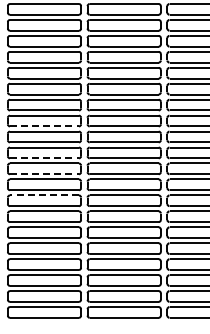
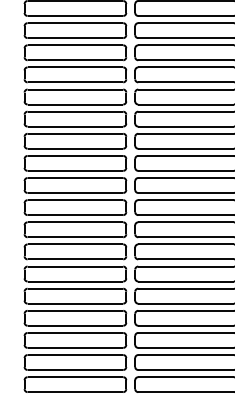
line: (44, 126) -> (75, 126), dashed -> solid
line: (44, 158) -> (75, 171), dashed -> solid
line: (44, 174) -> (75, 193), dashed -> solid
line: (43, 195) -> (74, 222), dashed -> solid

